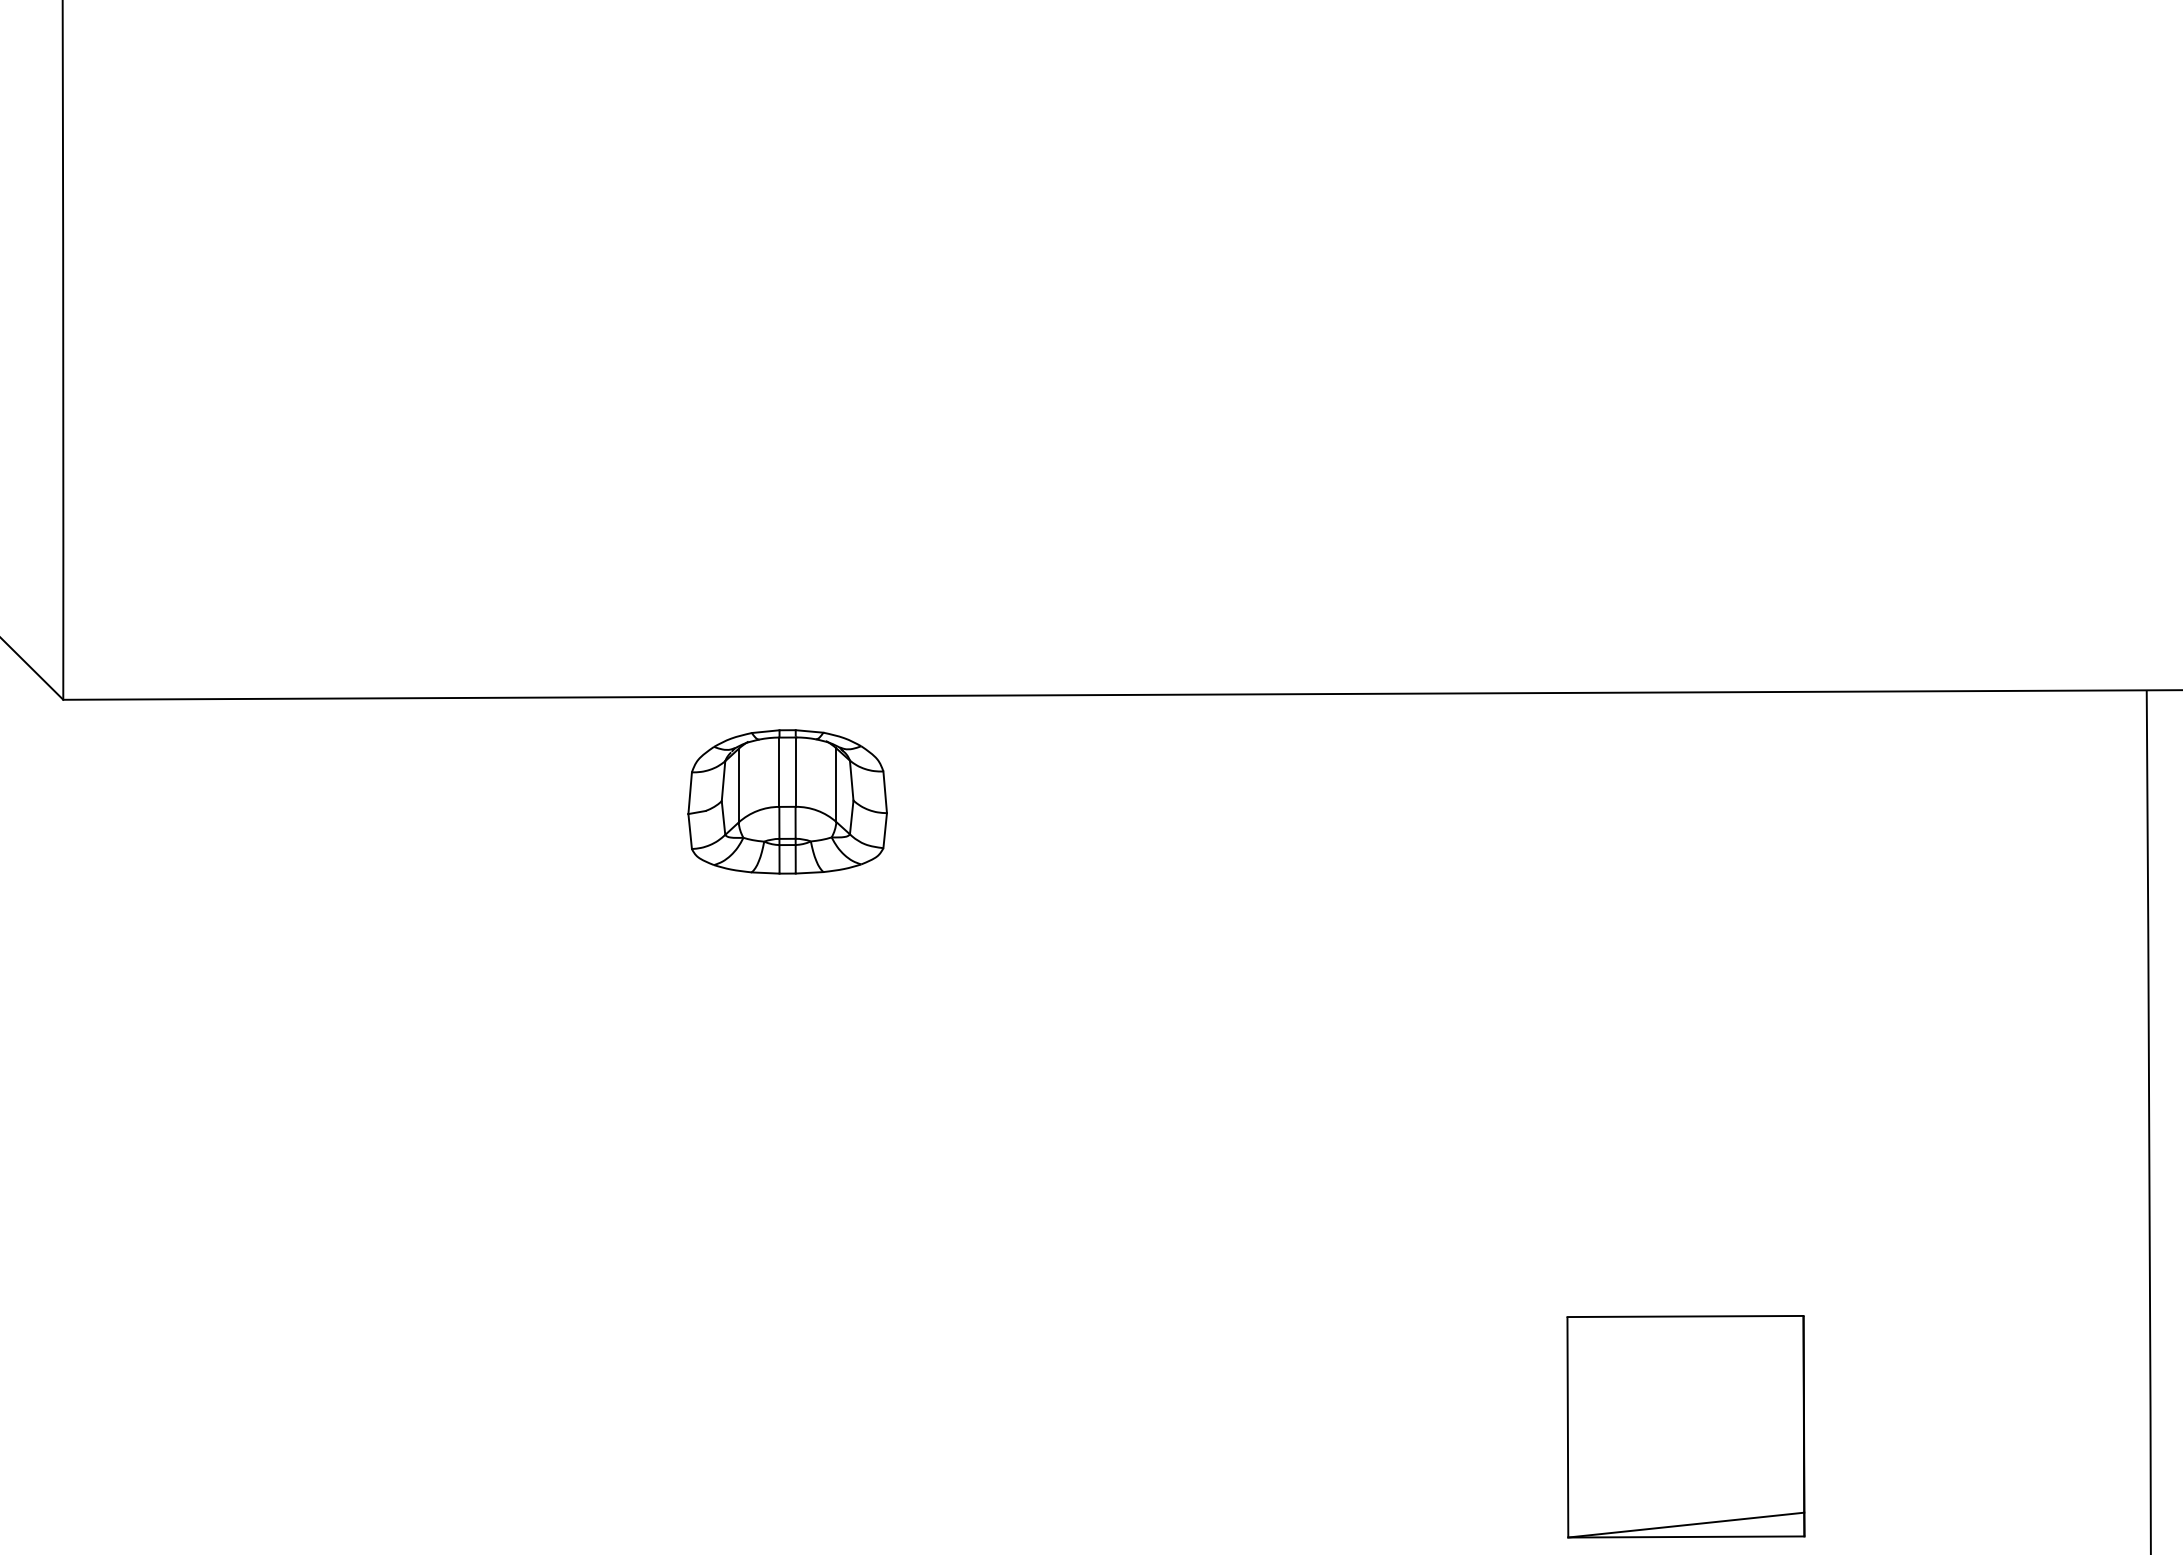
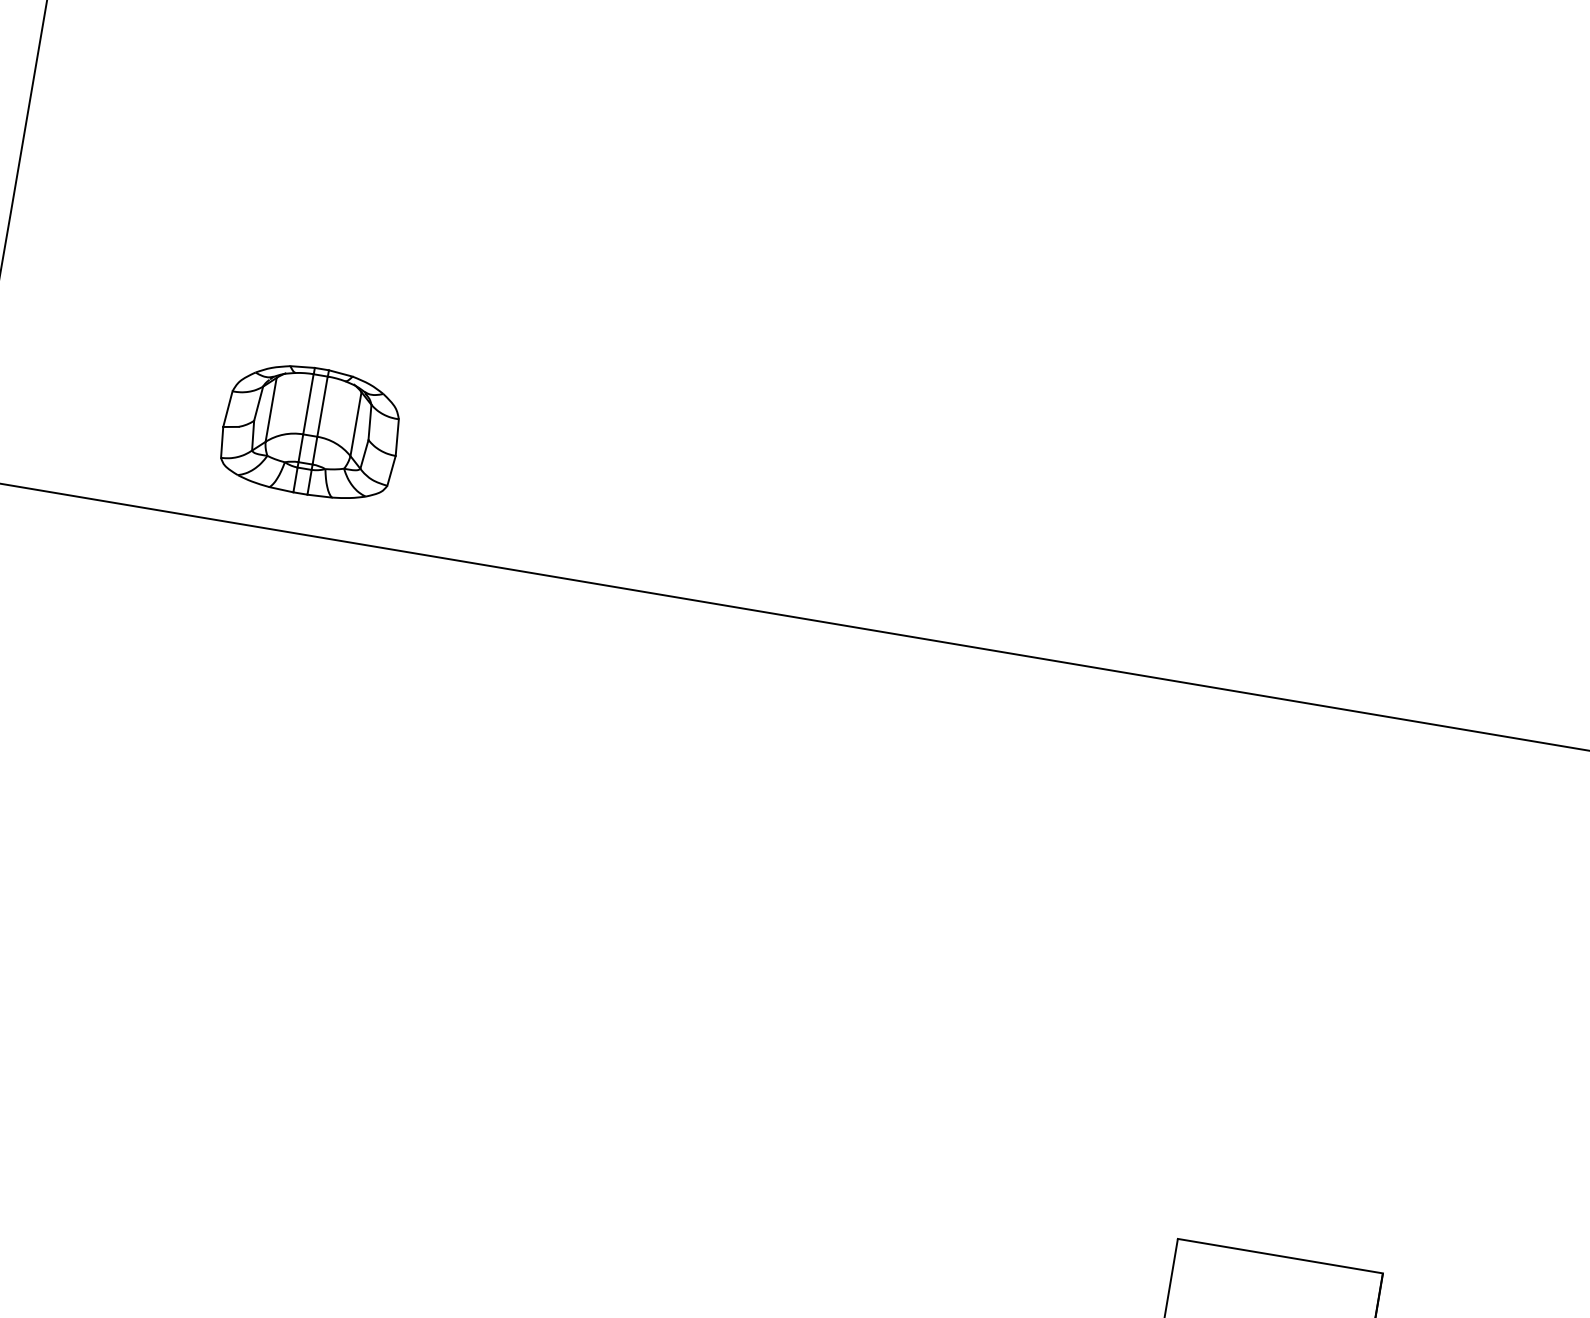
part: (787, 801) -> (311, 430), moved

